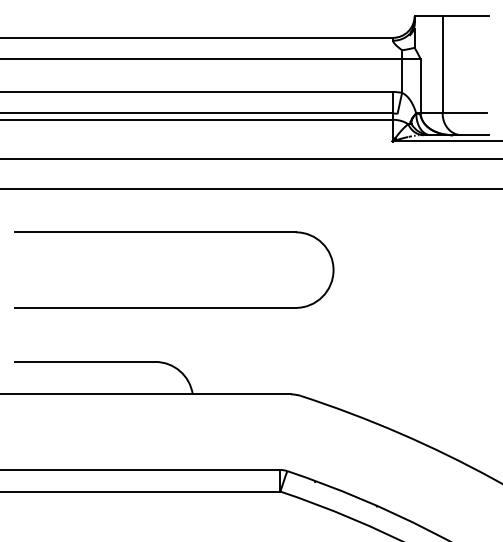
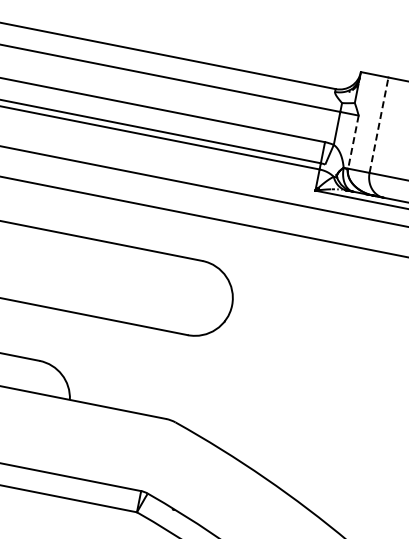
line: (442, 64) -> (378, 124), solid -> dashed
line: (420, 86) -> (353, 142), solid -> dashed

